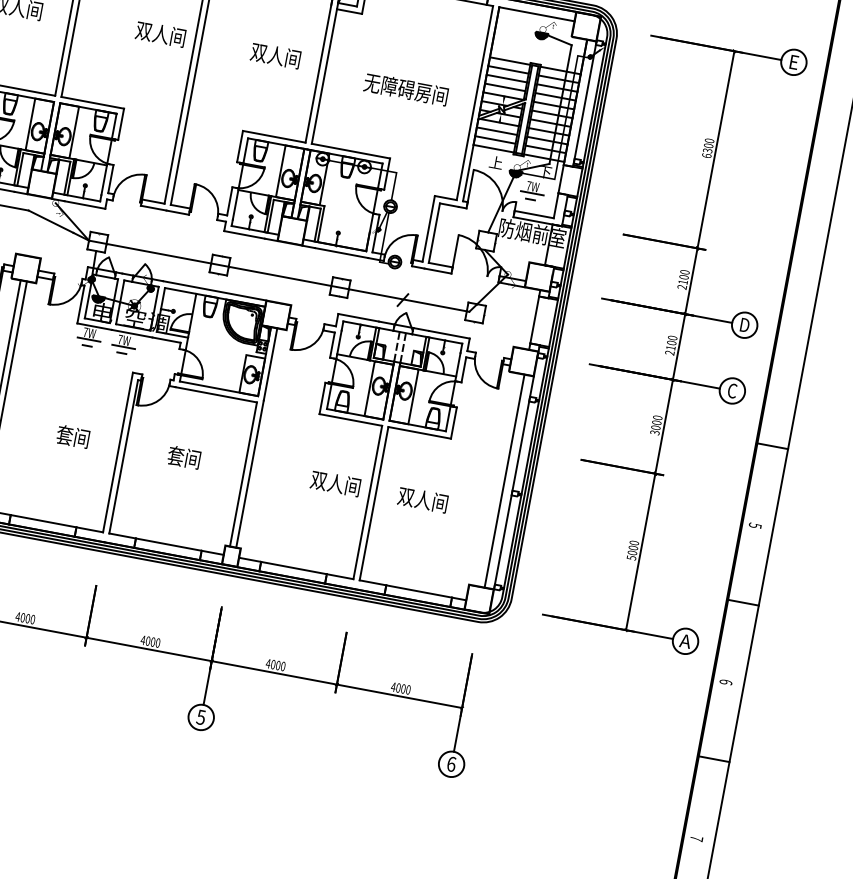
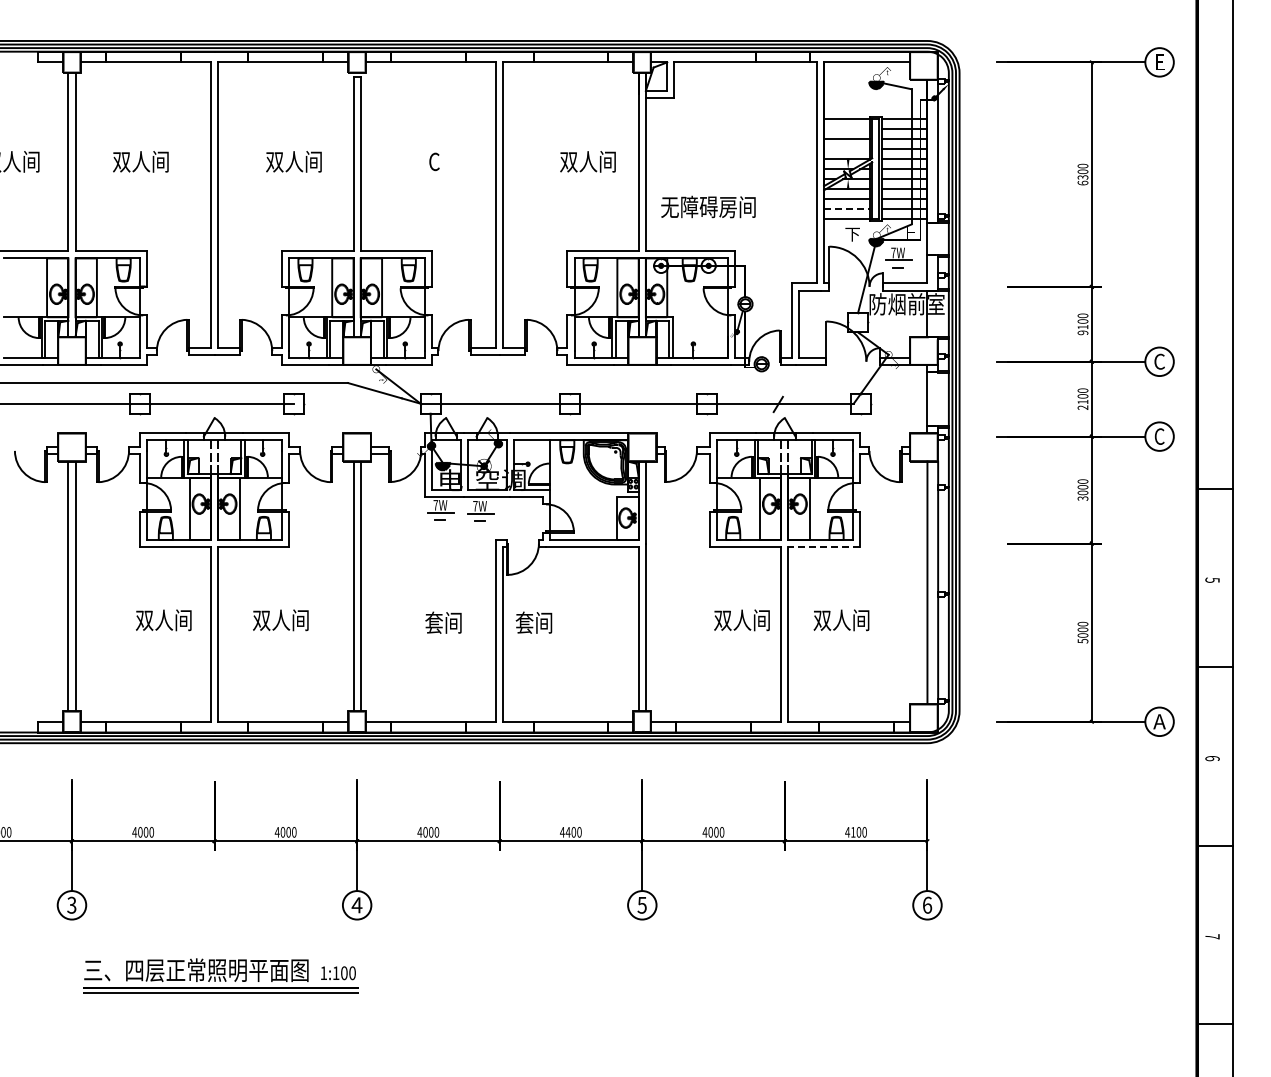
text: (160, 33) -> (456, 161), 双人间 -> C
line: (508, 70) -> (847, 129), removed
line: (505, 87) -> (847, 149), removed
text: (406, 88) -> (708, 206), moved
line: (495, 140) -> (847, 209), solid -> dashed
text: (495, 163) -> (852, 234), 上 -> 下
text: (546, 172) -> (909, 234), 下 -> 上
text: (682, 287) -> (1083, 332), 2100 -> 9100
text: (744, 324) -> (1159, 361), D -> C
line: (419, 433) -> (824, 547), solid -> dashed
text: (183, 457) -> (533, 622), moved
text: (147, 641) -> (567, 832), 4000 -> 4400
text: (398, 688) -> (853, 832), 4000 -> 4100

